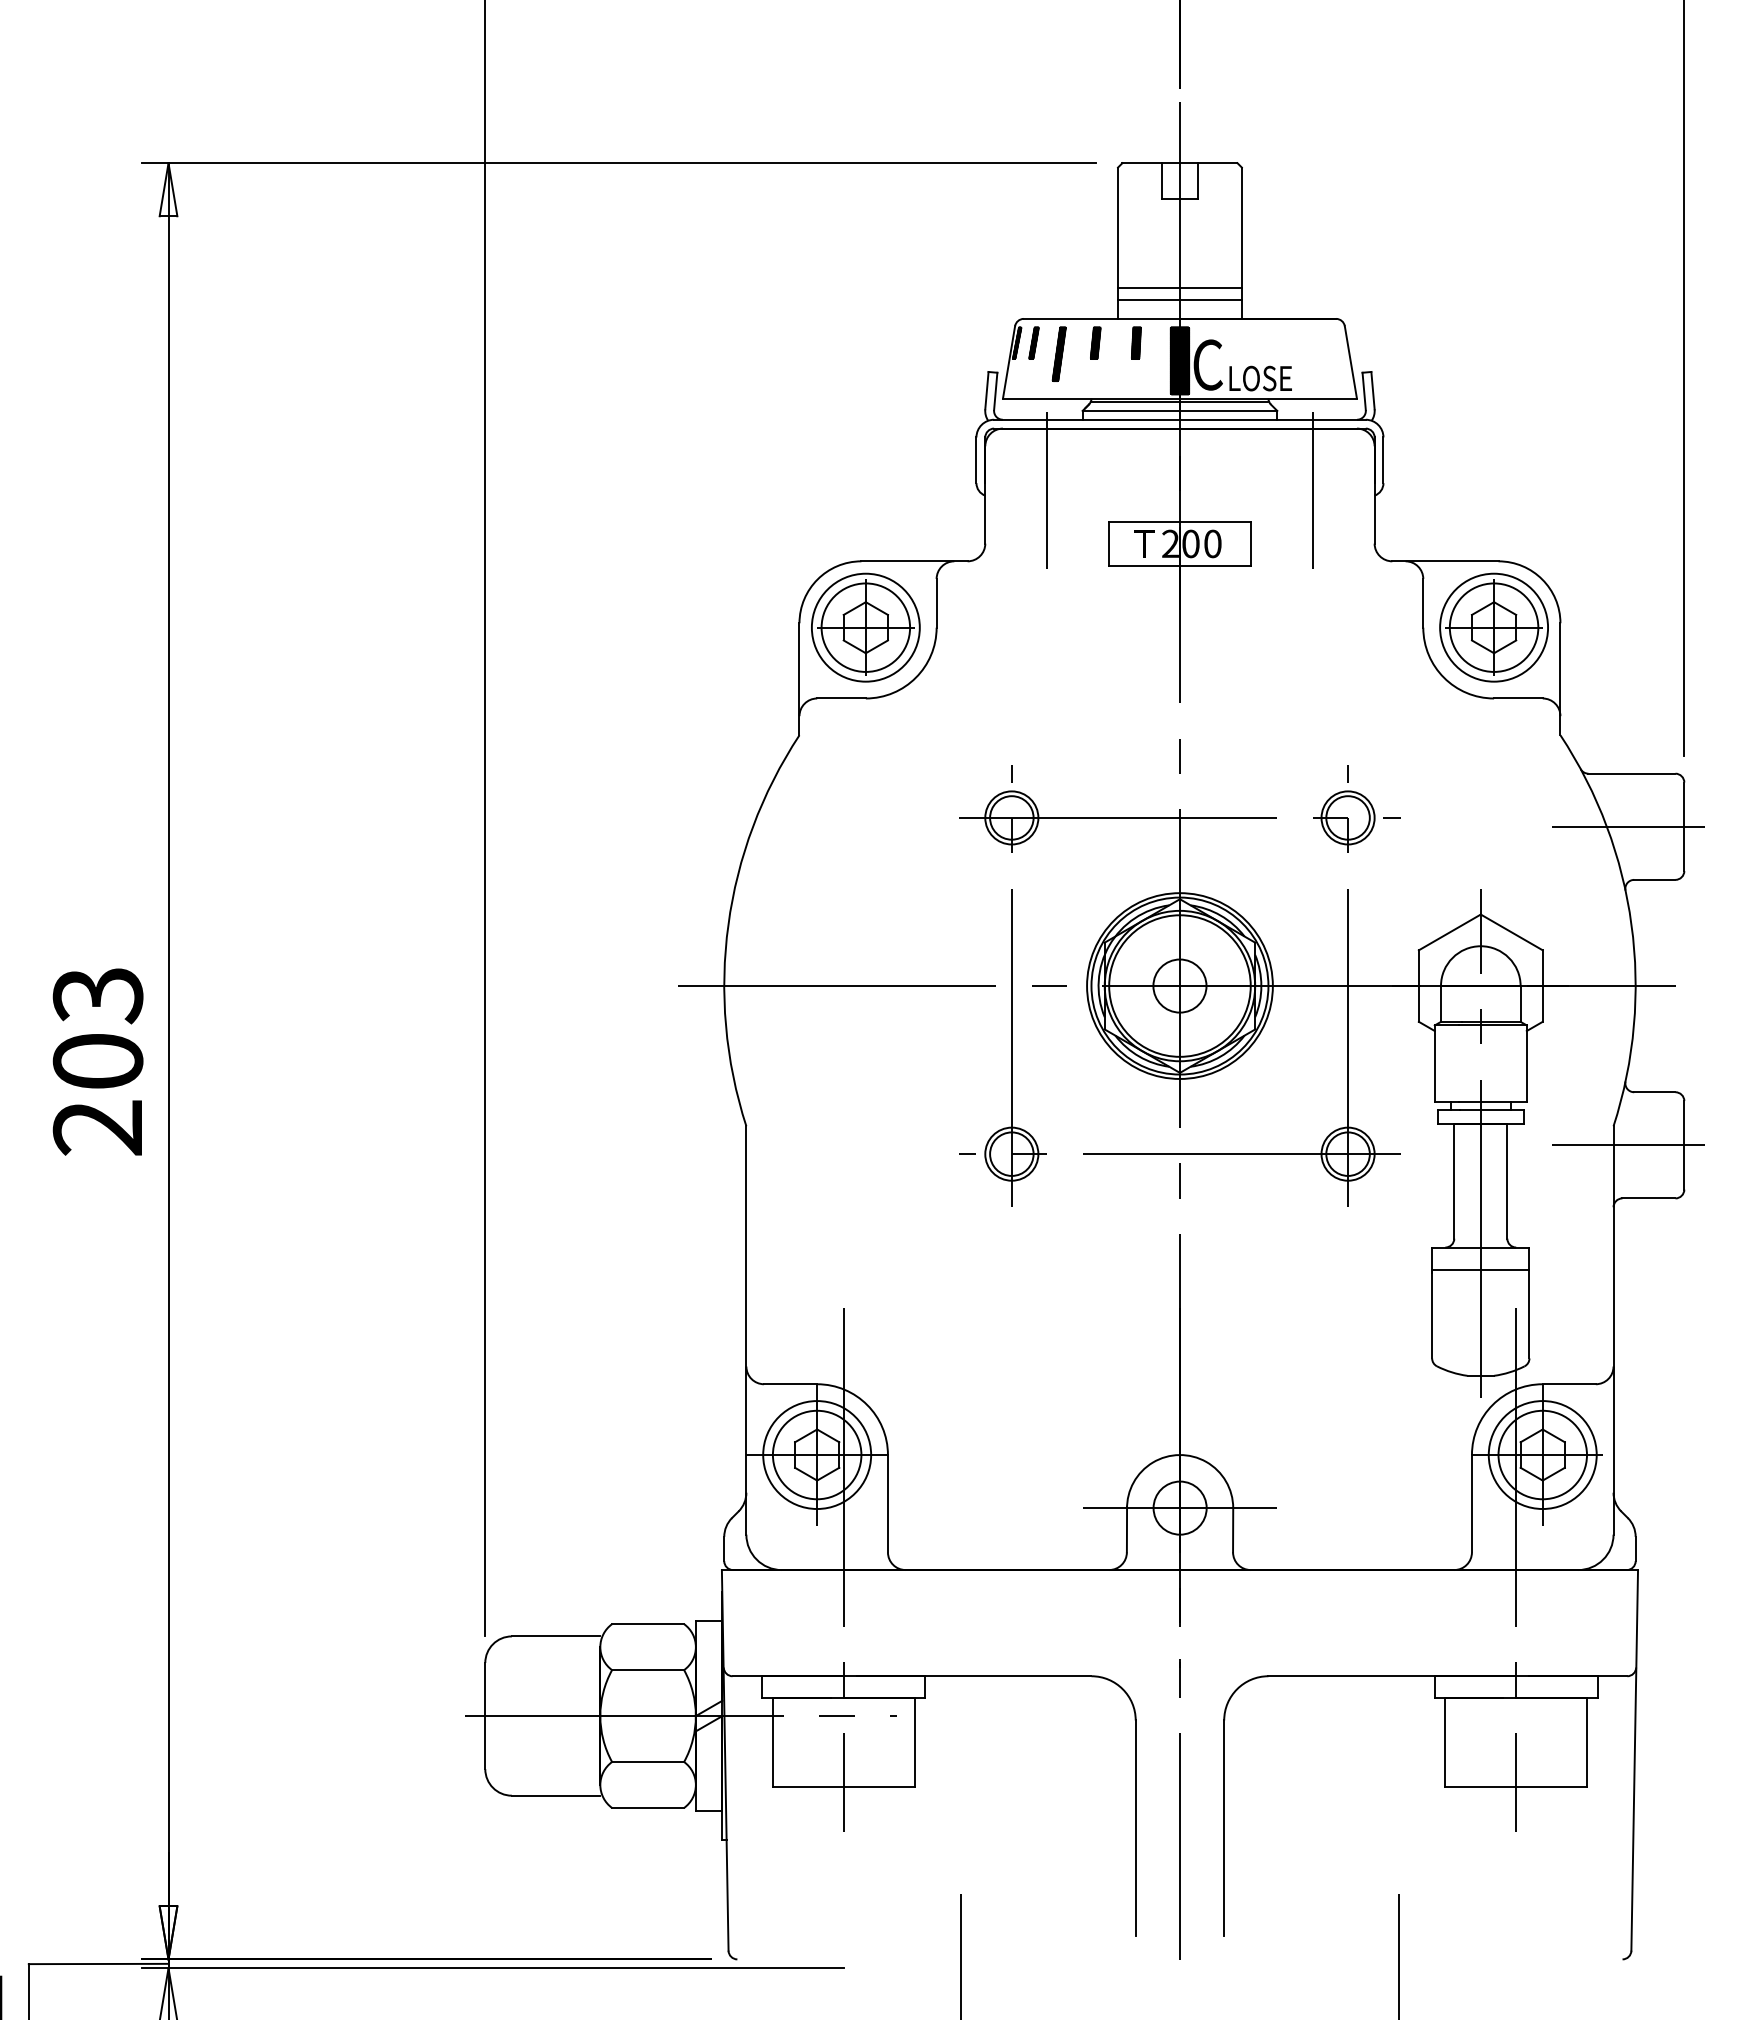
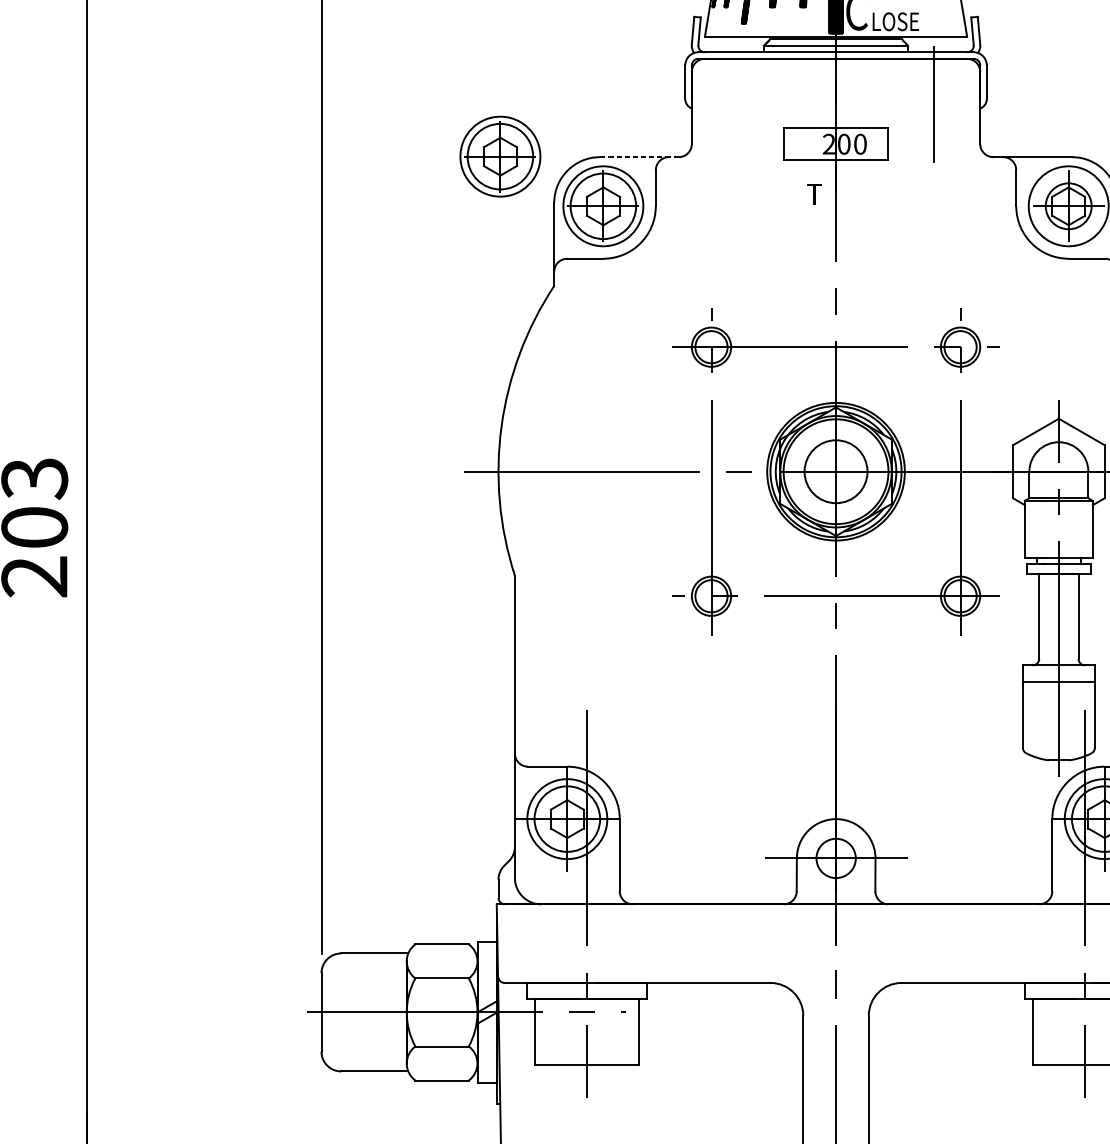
line: (1047, 489) -> (737, 103), removed
text: (1144, 543) -> (814, 194), moved
part: (726, 560) -> (500, 156), added
line: (914, 561) -> (639, 157), solid -> dashed
circle: (1493, 627) -> (1068, 206), size x0.7
circle: (1179, 985) -> (835, 471), size x1.6

